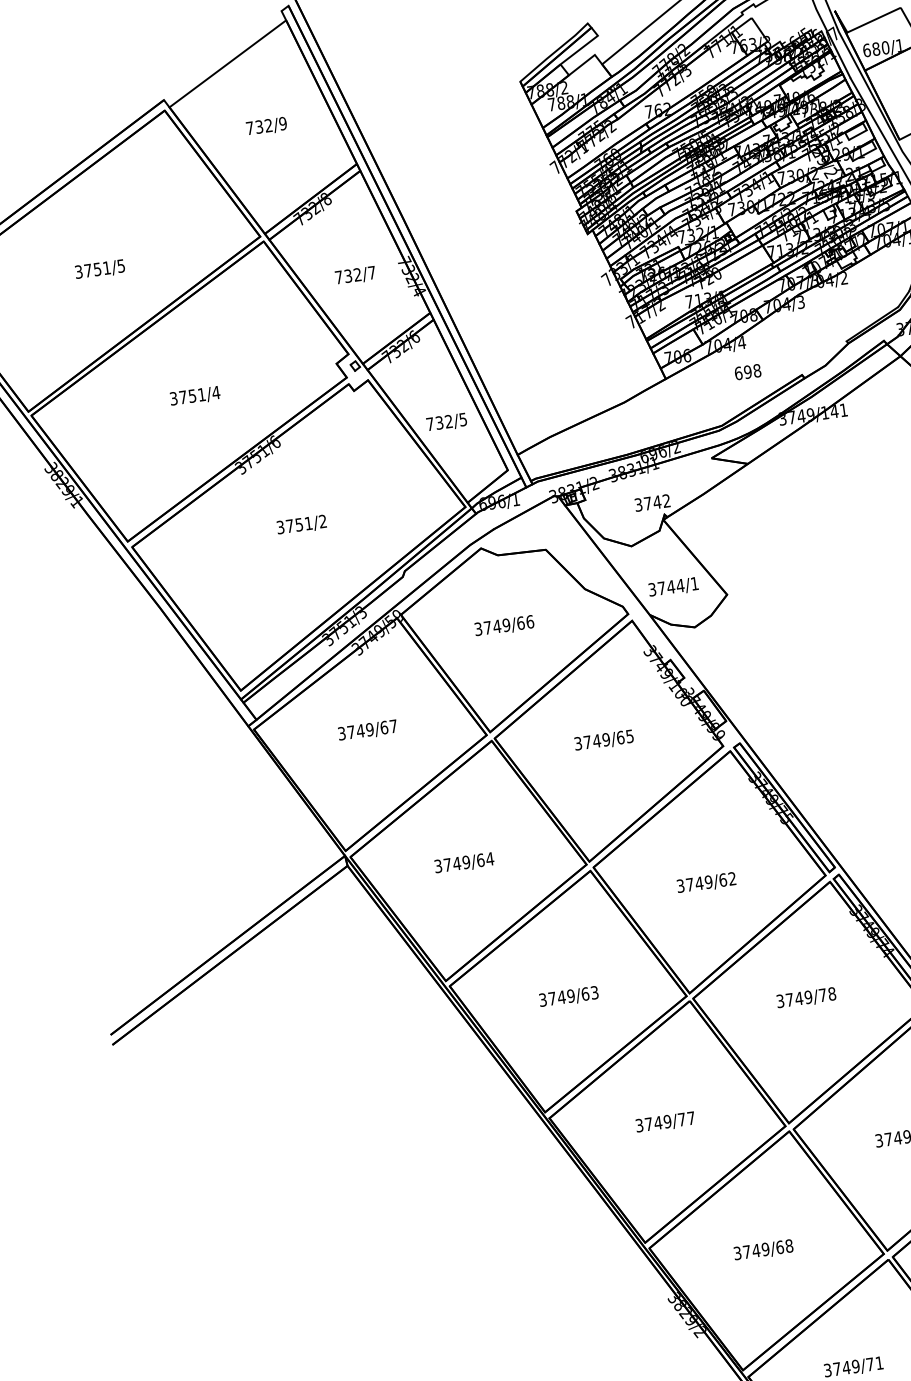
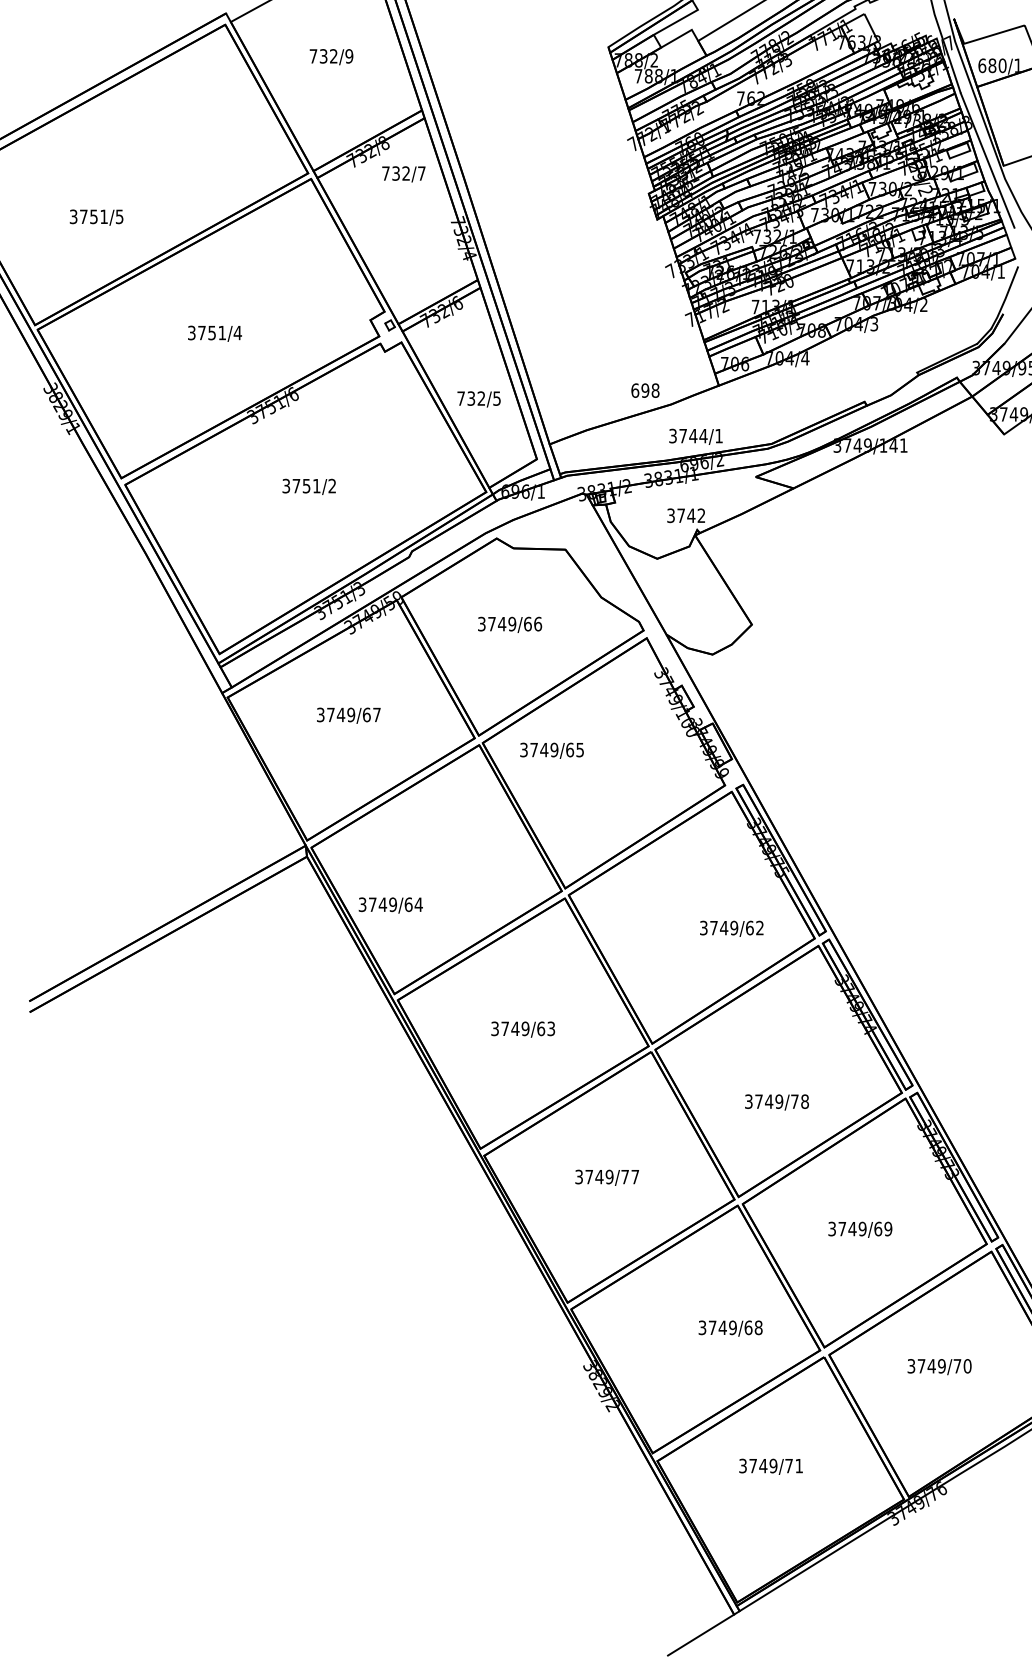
text: (99, 269) -> (96, 217), moved
text: (355, 276) -> (403, 174), moved
text: (748, 371) -> (645, 390), moved
text: (673, 587) -> (695, 436), moved
text: (603, 740) -> (551, 750), moved
text: (464, 863) -> (390, 905), moved
text: (706, 882) -> (731, 928), moved
text: (806, 998) -> (776, 1102), moved
text: (763, 1250) -> (730, 1328), moved

